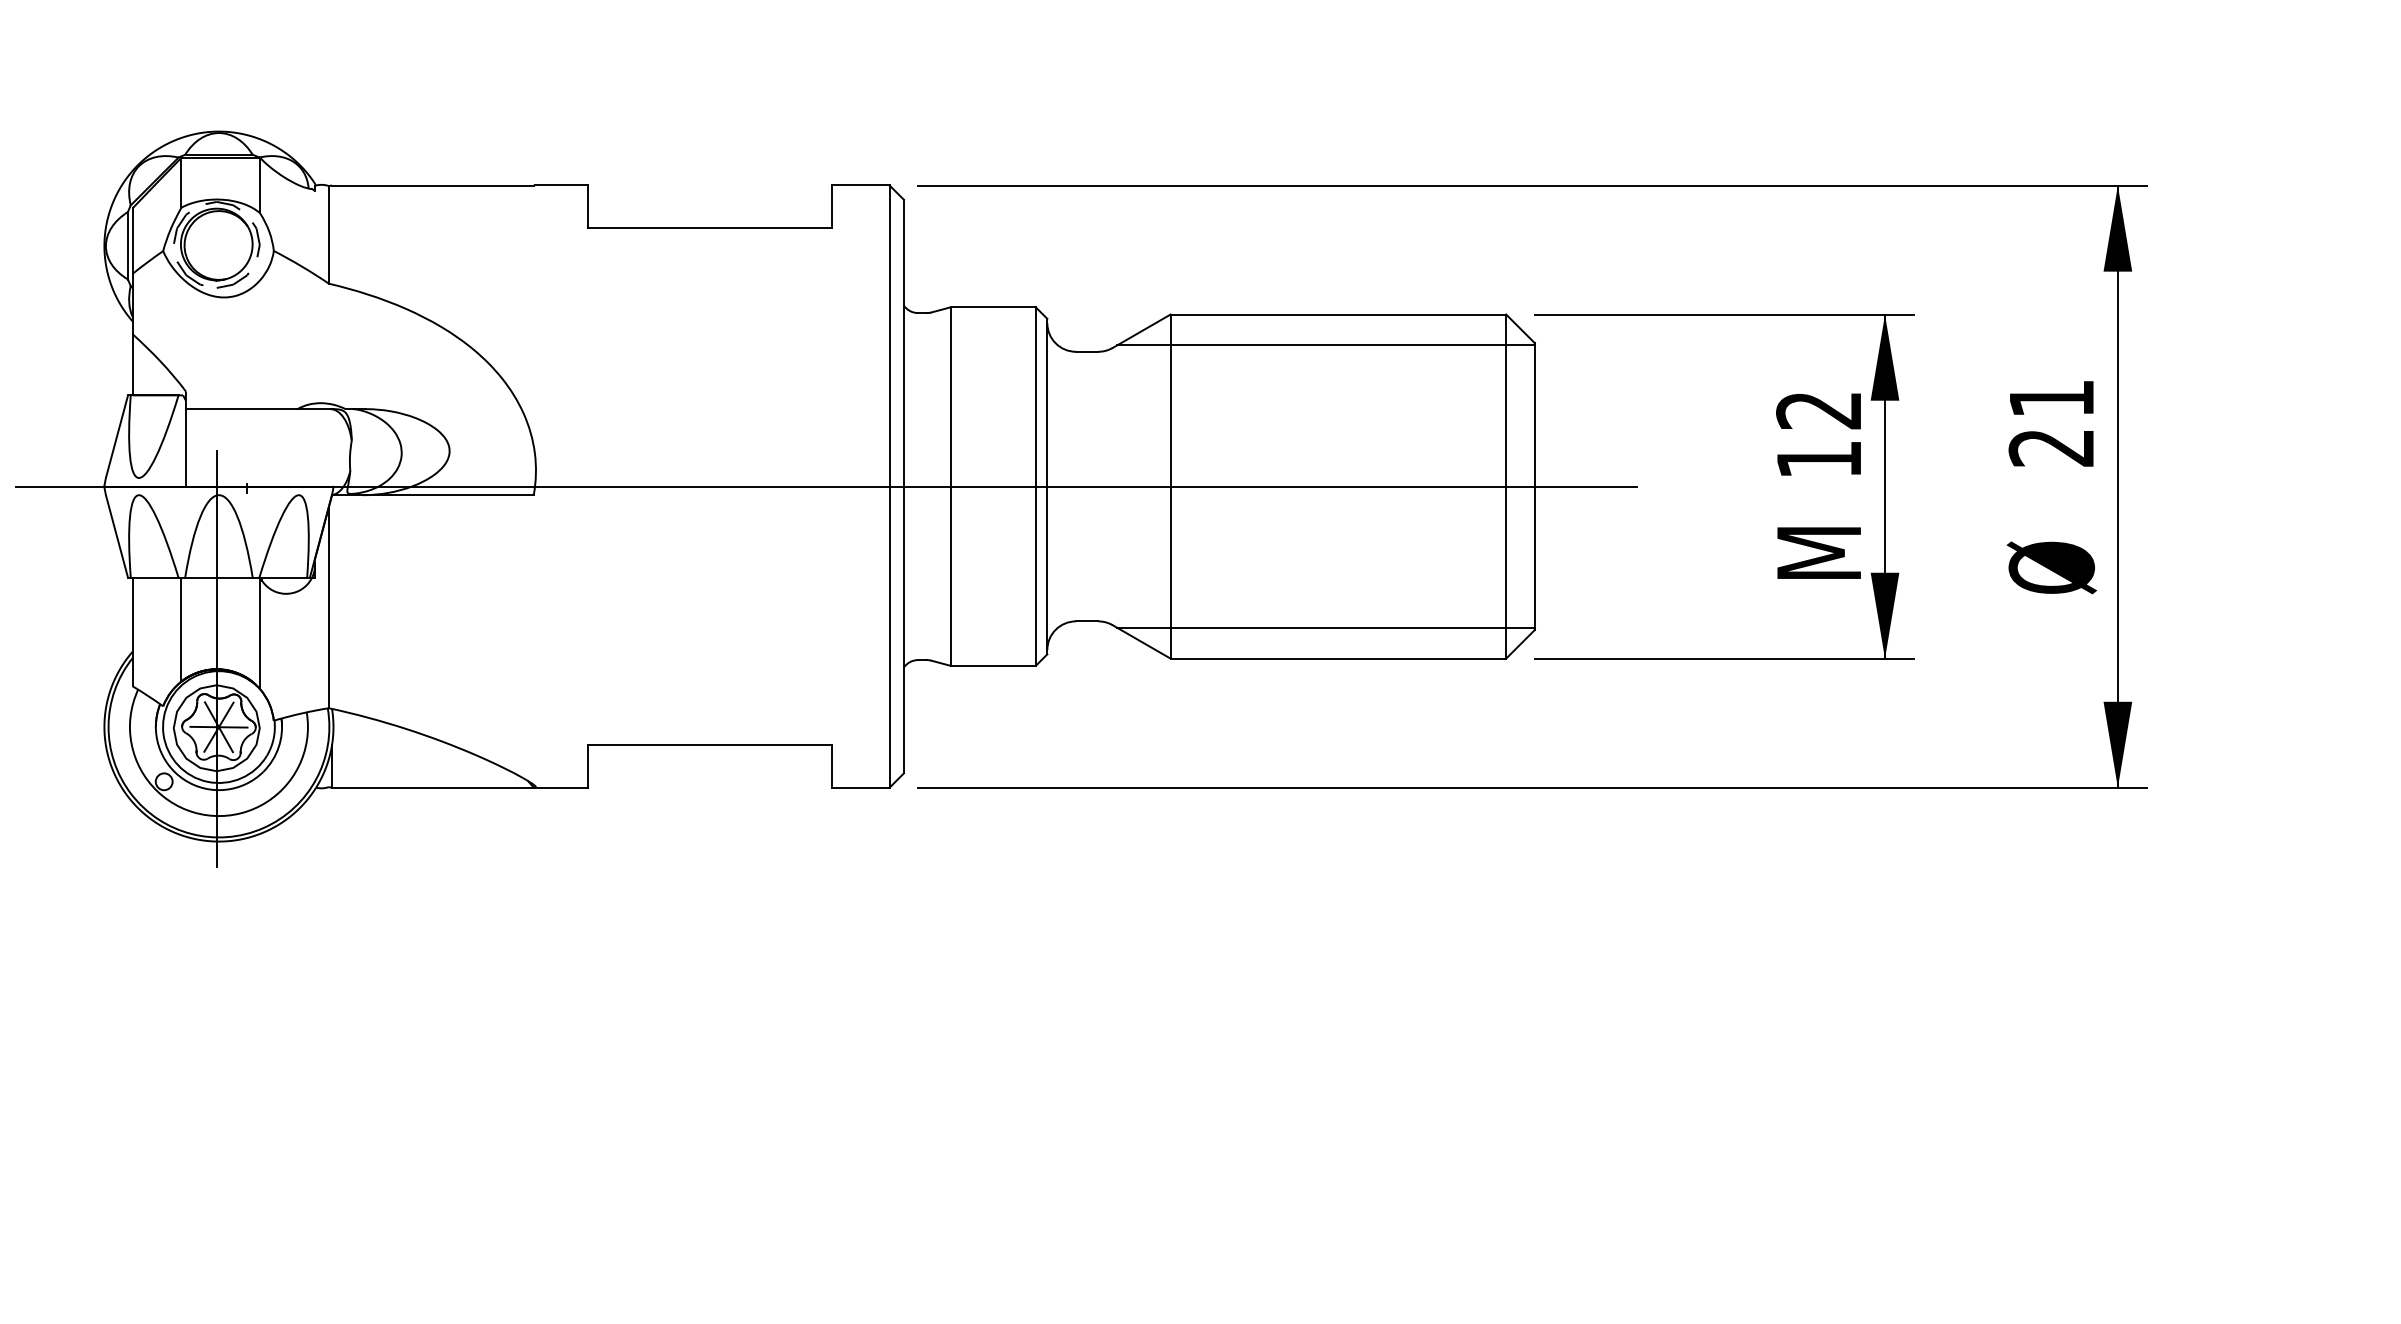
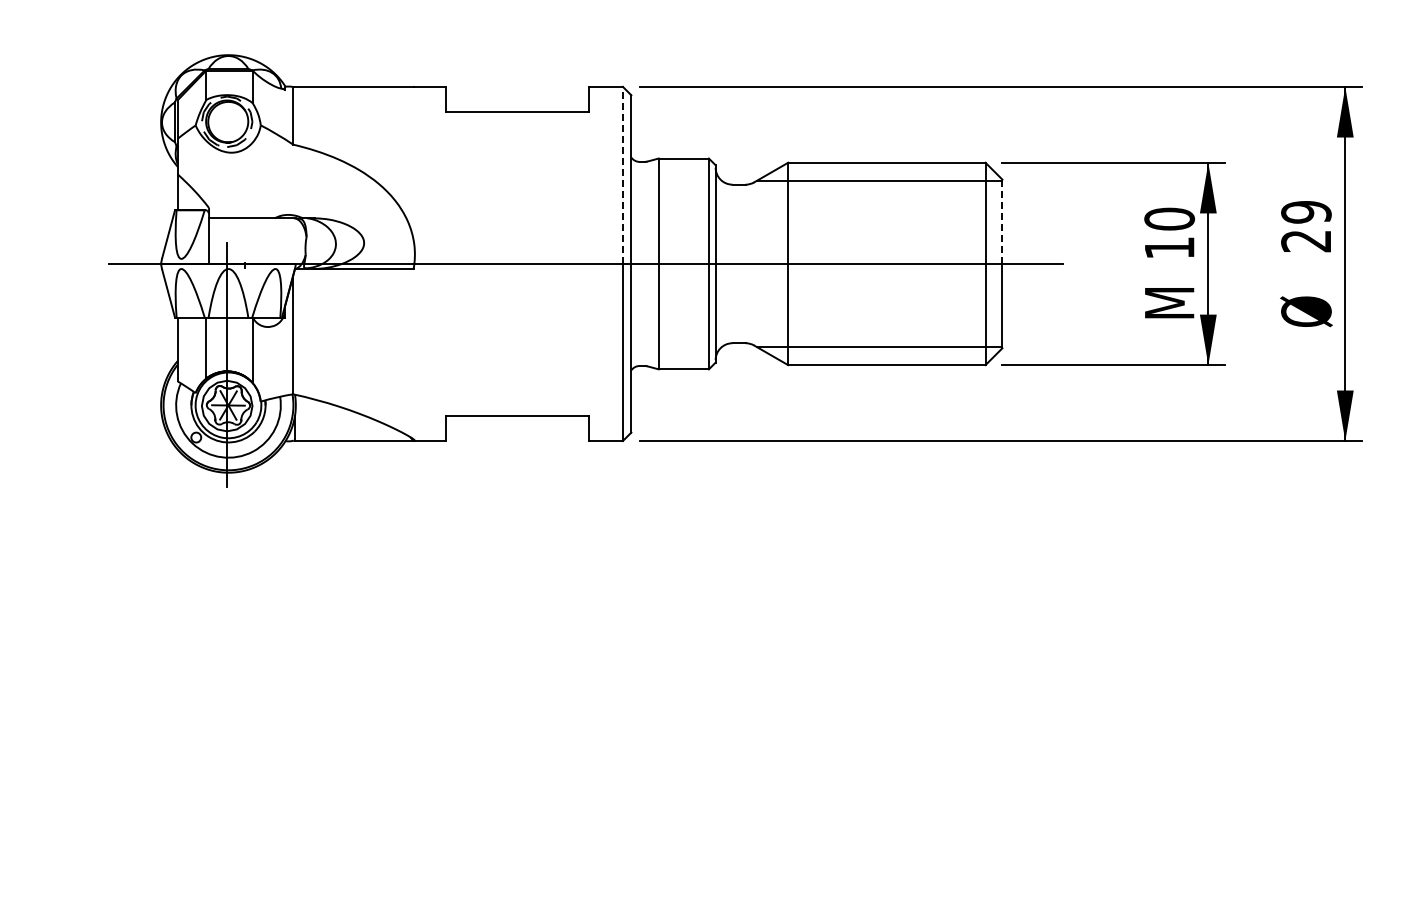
line: (888, 336) -> (622, 175), solid -> dashed
text: (2051, 399) -> (1306, 212), 21 -> 29
text: (1818, 409) -> (1169, 218), 12 -> 10
line: (1535, 414) -> (1002, 221), solid -> dashed

